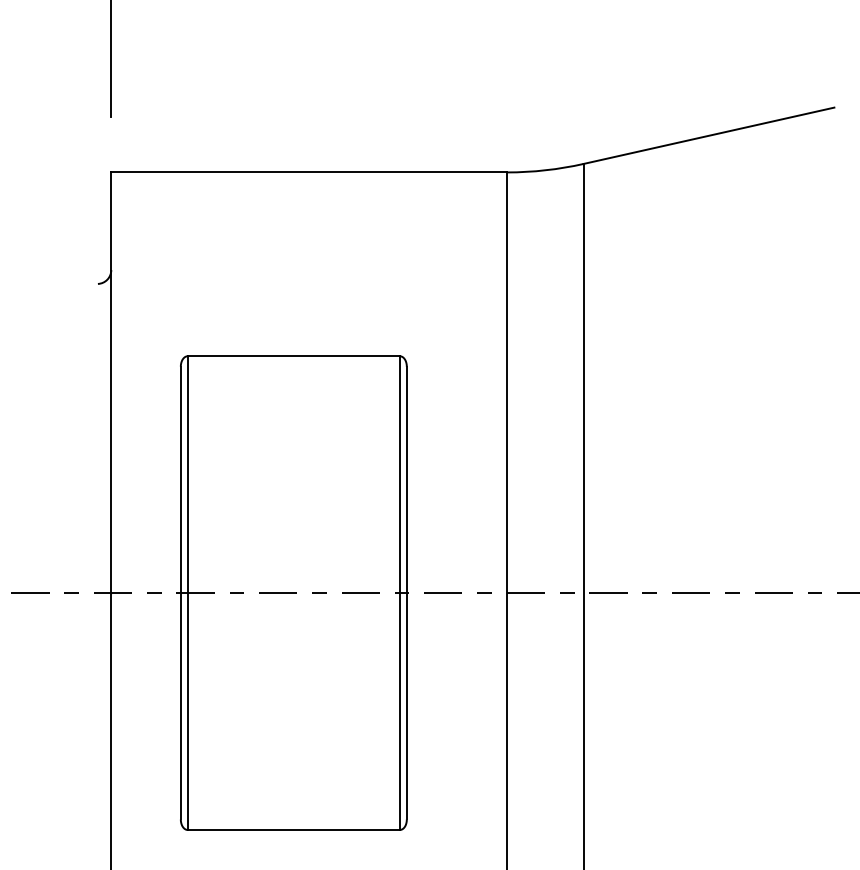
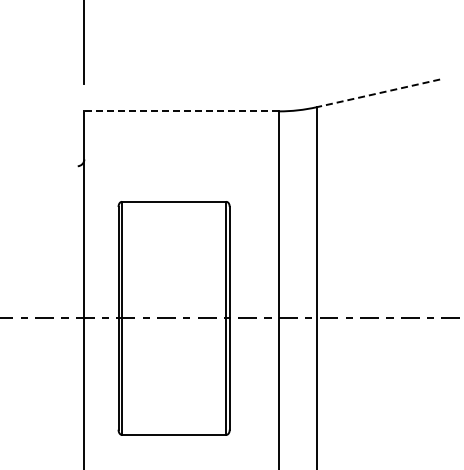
line: (707, 136) -> (377, 93), solid -> dashed
line: (308, 172) -> (181, 111), solid -> dashed

